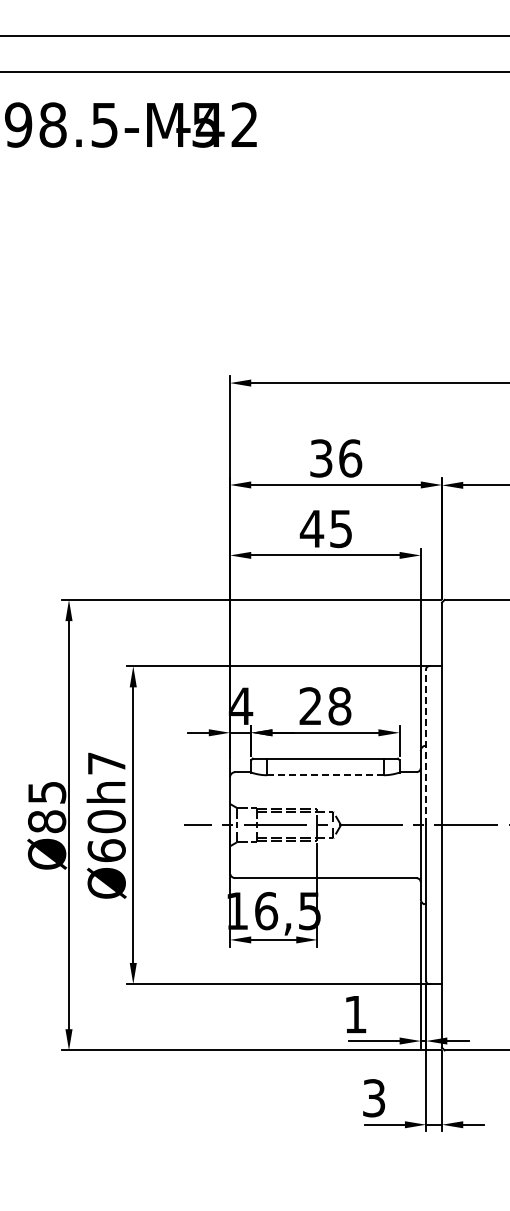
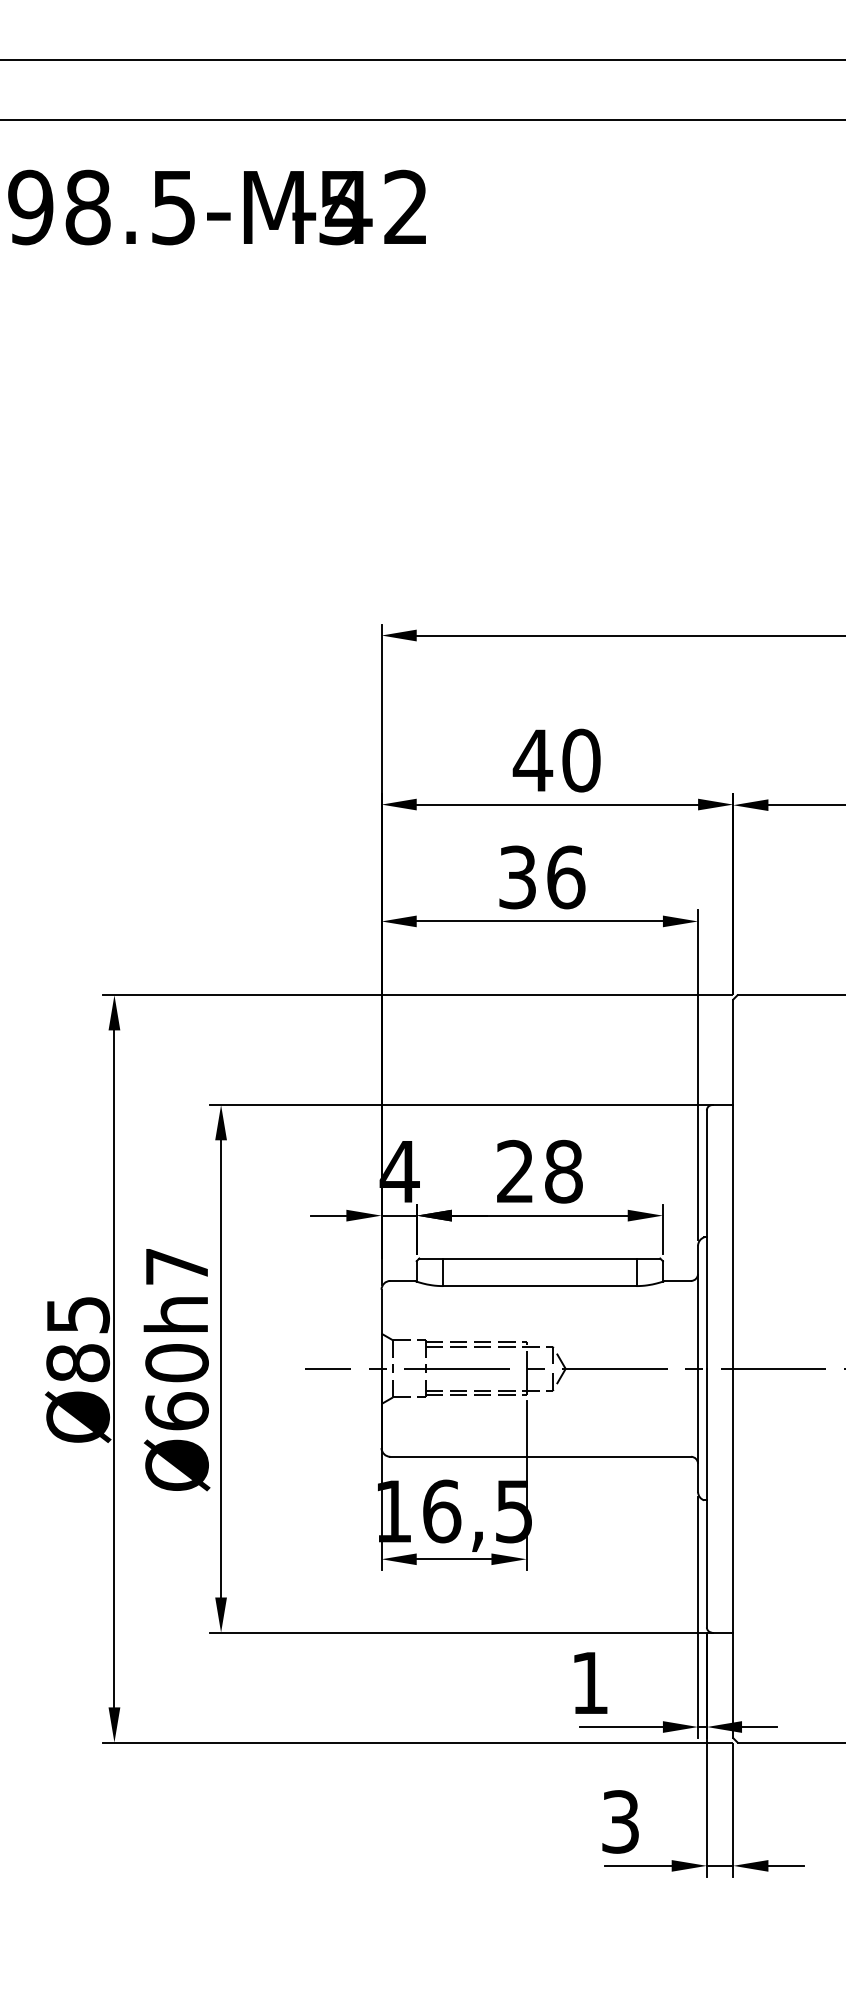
text: (335, 458) -> (556, 760), 36 -> 40
text: (325, 528) -> (539, 876), 45 -> 36
line: (426, 747) -> (707, 1240), dashed -> solid
line: (324, 775) -> (538, 1286), dashed -> solid

